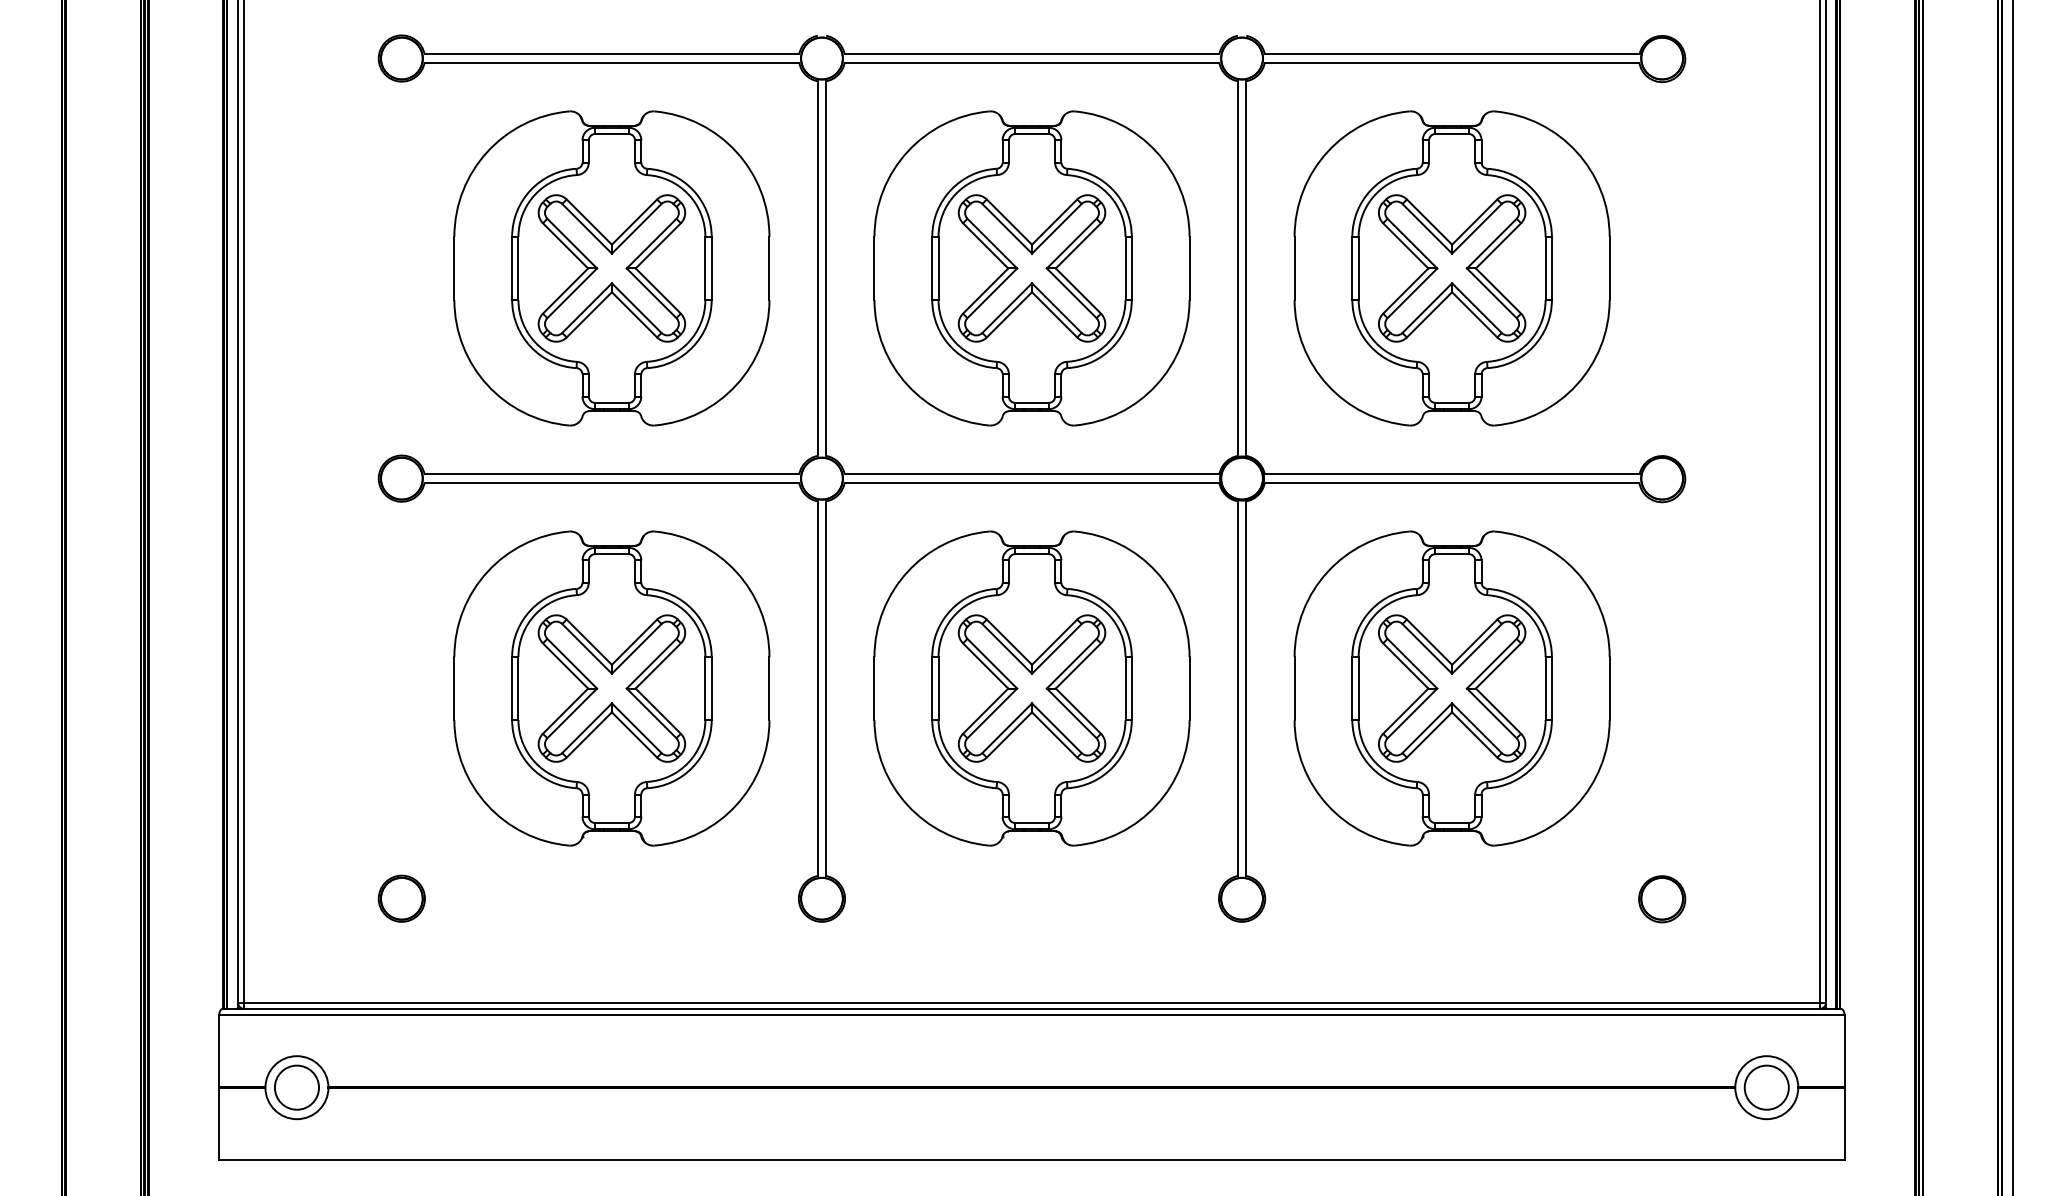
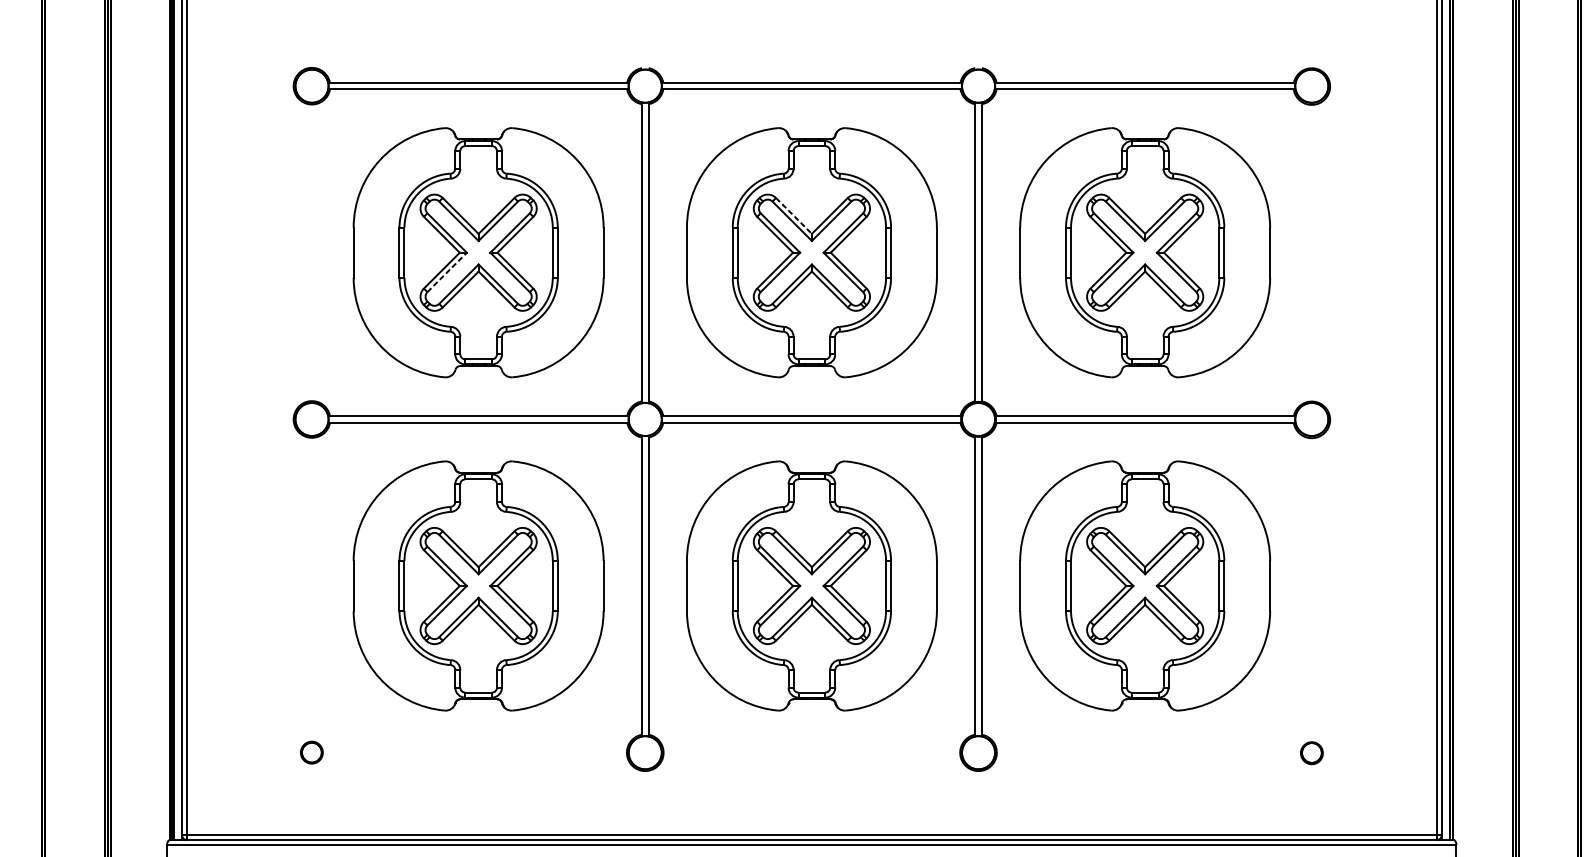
line: (1009, 222) -> (794, 216), solid -> dashed
line: (572, 292) -> (447, 271), solid -> dashed
part: (401, 898) -> (311, 752), size x0.6
part: (1662, 899) -> (1312, 753), size x0.6

